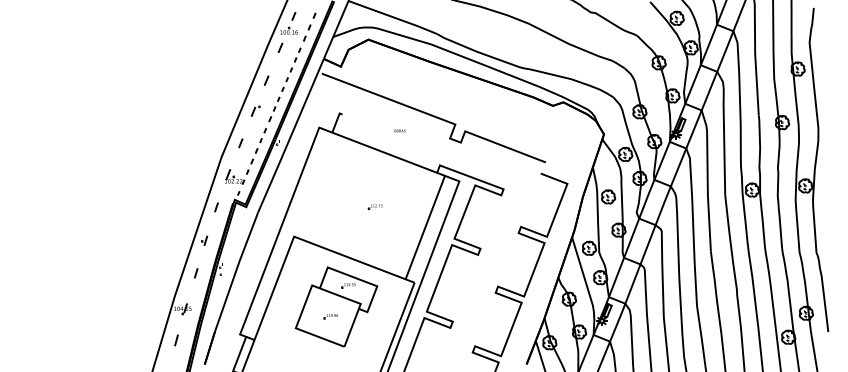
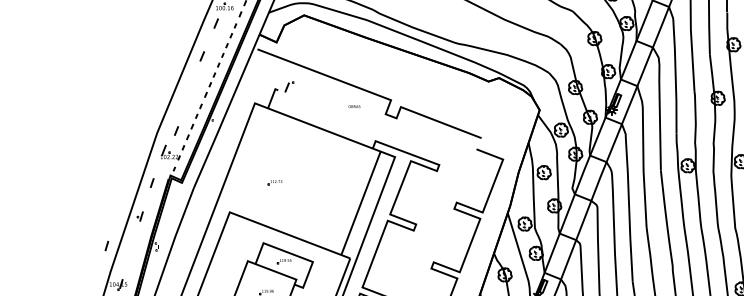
part: (255, 110) -> (289, 86), moved
text: (399, 130) -> (354, 106), moved
line: (240, 143) -> (176, 131), moved
part: (374, 206) -> (274, 182), moved
line: (196, 273) -> (107, 246), moved

